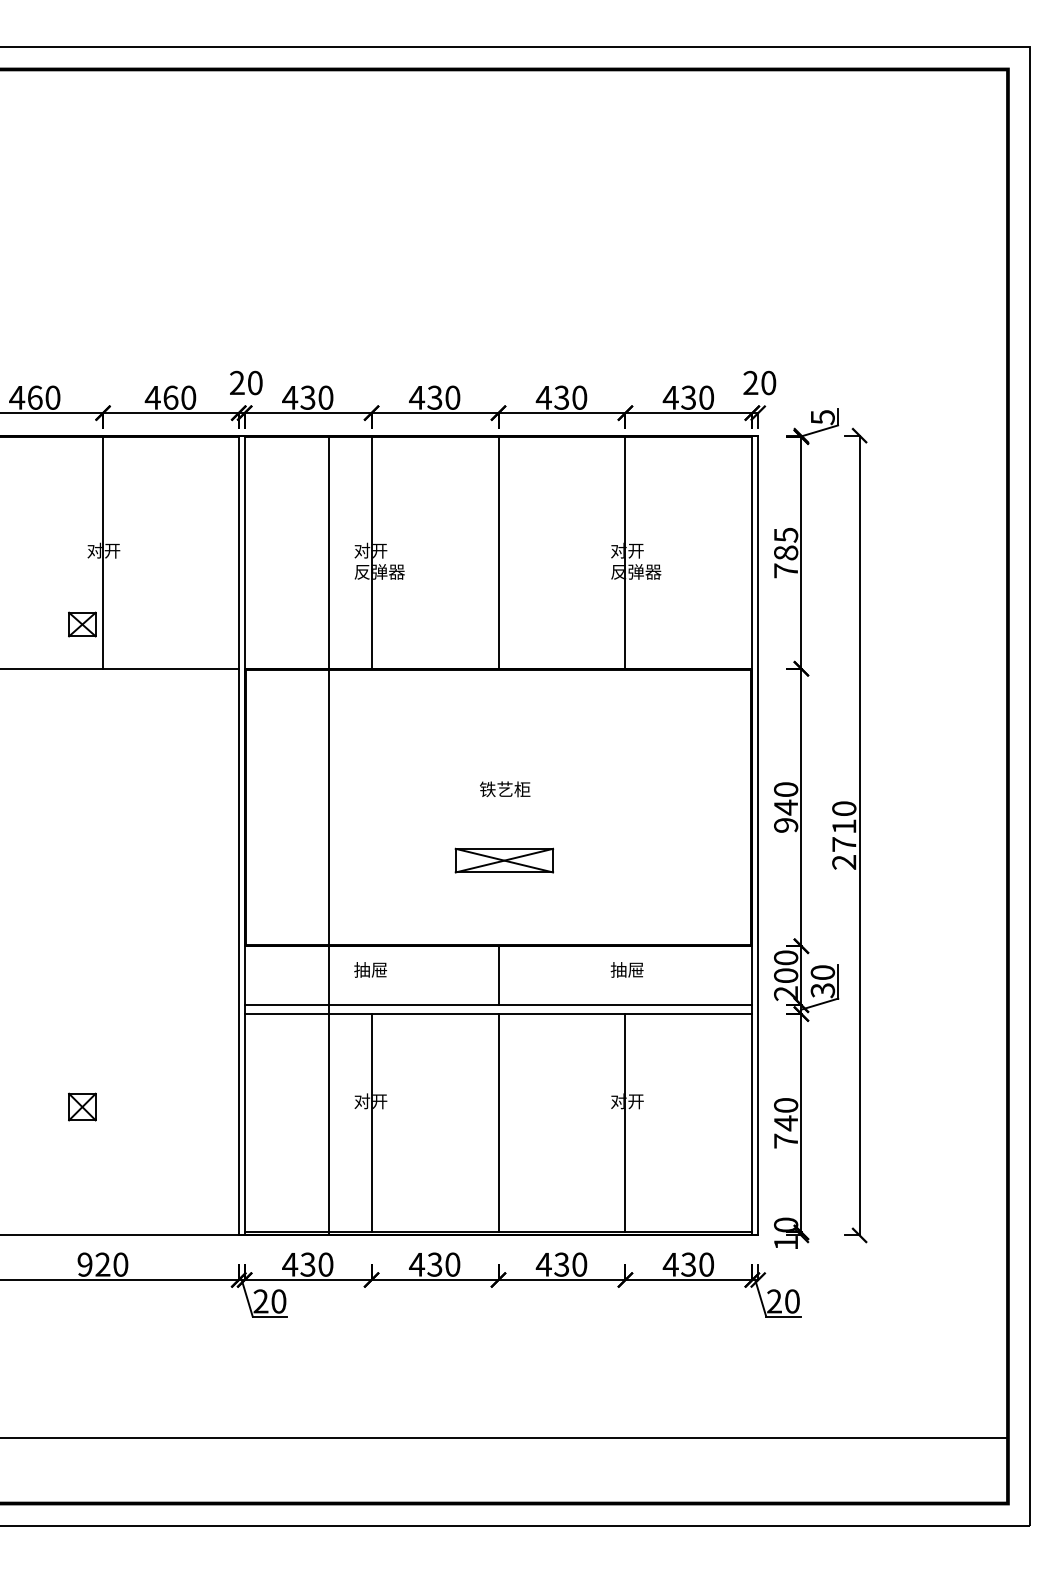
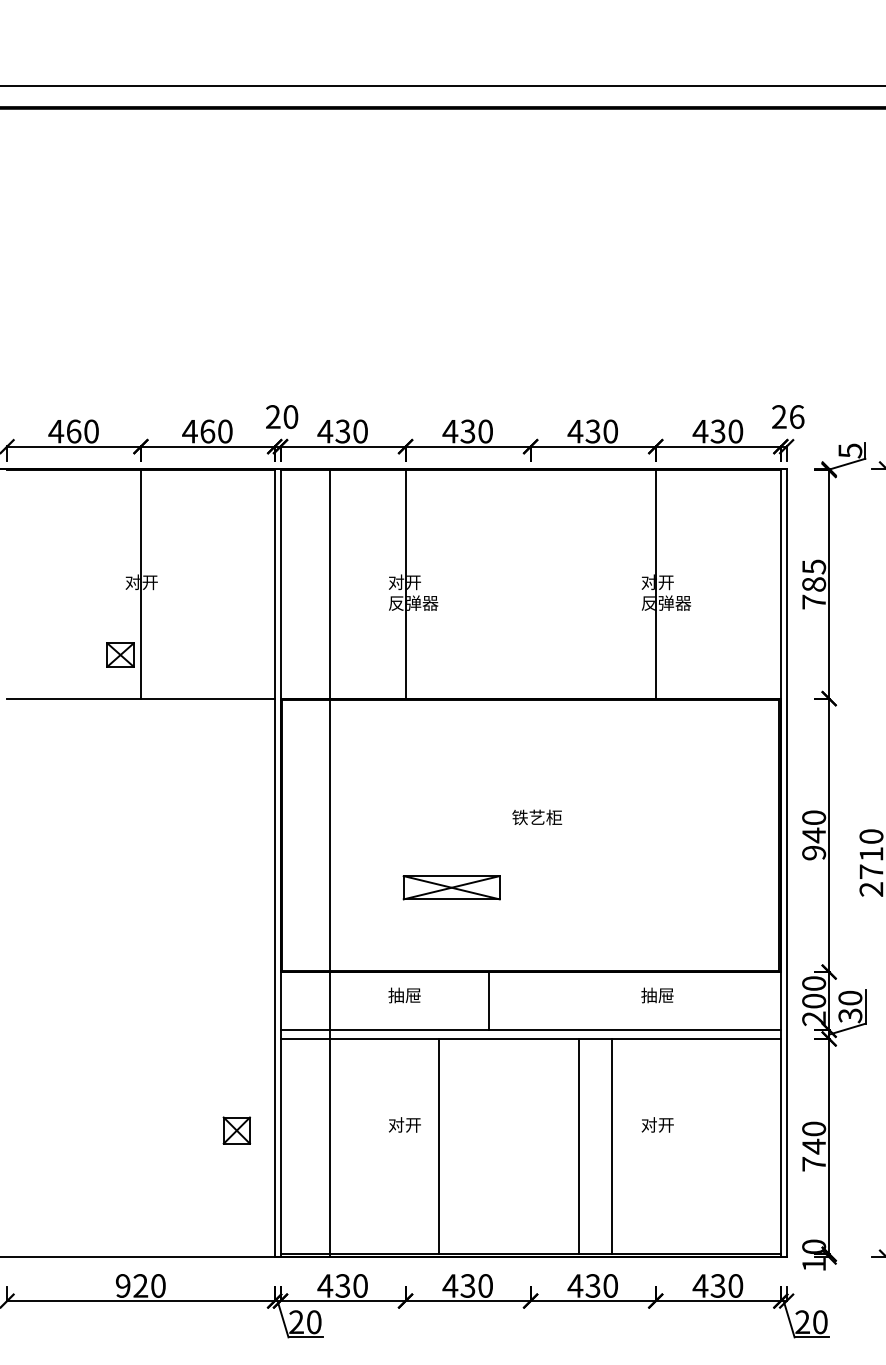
text: (768, 382) -> (796, 416), 20 -> 26
line: (498, 552) -> (530, 584), removed
line: (328, 835) -> (329, 862), moved
part: (504, 860) -> (451, 887), moved
line: (498, 975) -> (489, 1000), moved
part: (82, 1106) -> (236, 1130), moved
line: (371, 1123) -> (438, 1146), moved
line: (498, 1123) -> (578, 1146), moved
line: (625, 1123) -> (612, 1146), moved

